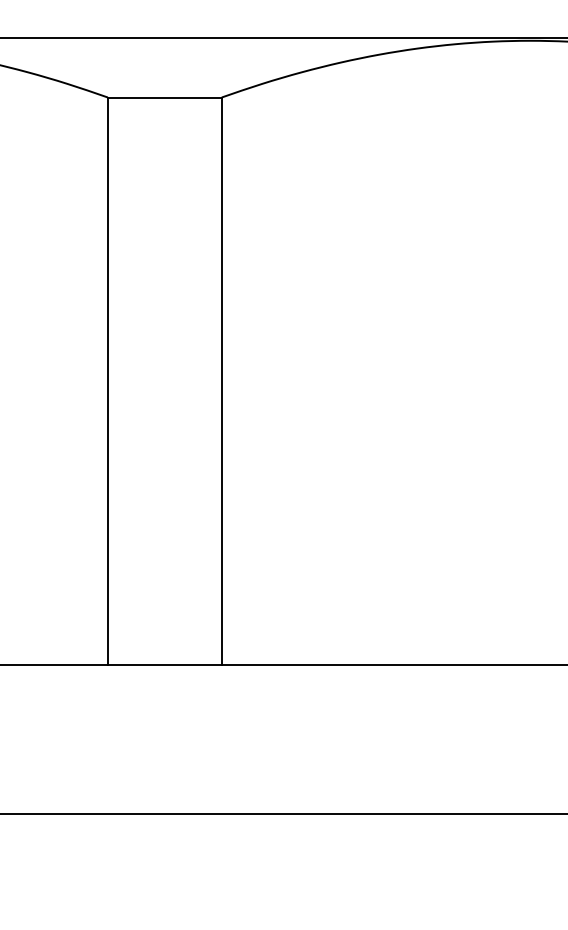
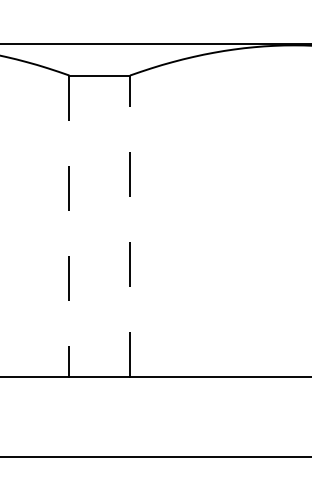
line: (107, 381) -> (69, 226), solid -> dashed
line: (222, 381) -> (130, 226), solid -> dashed

